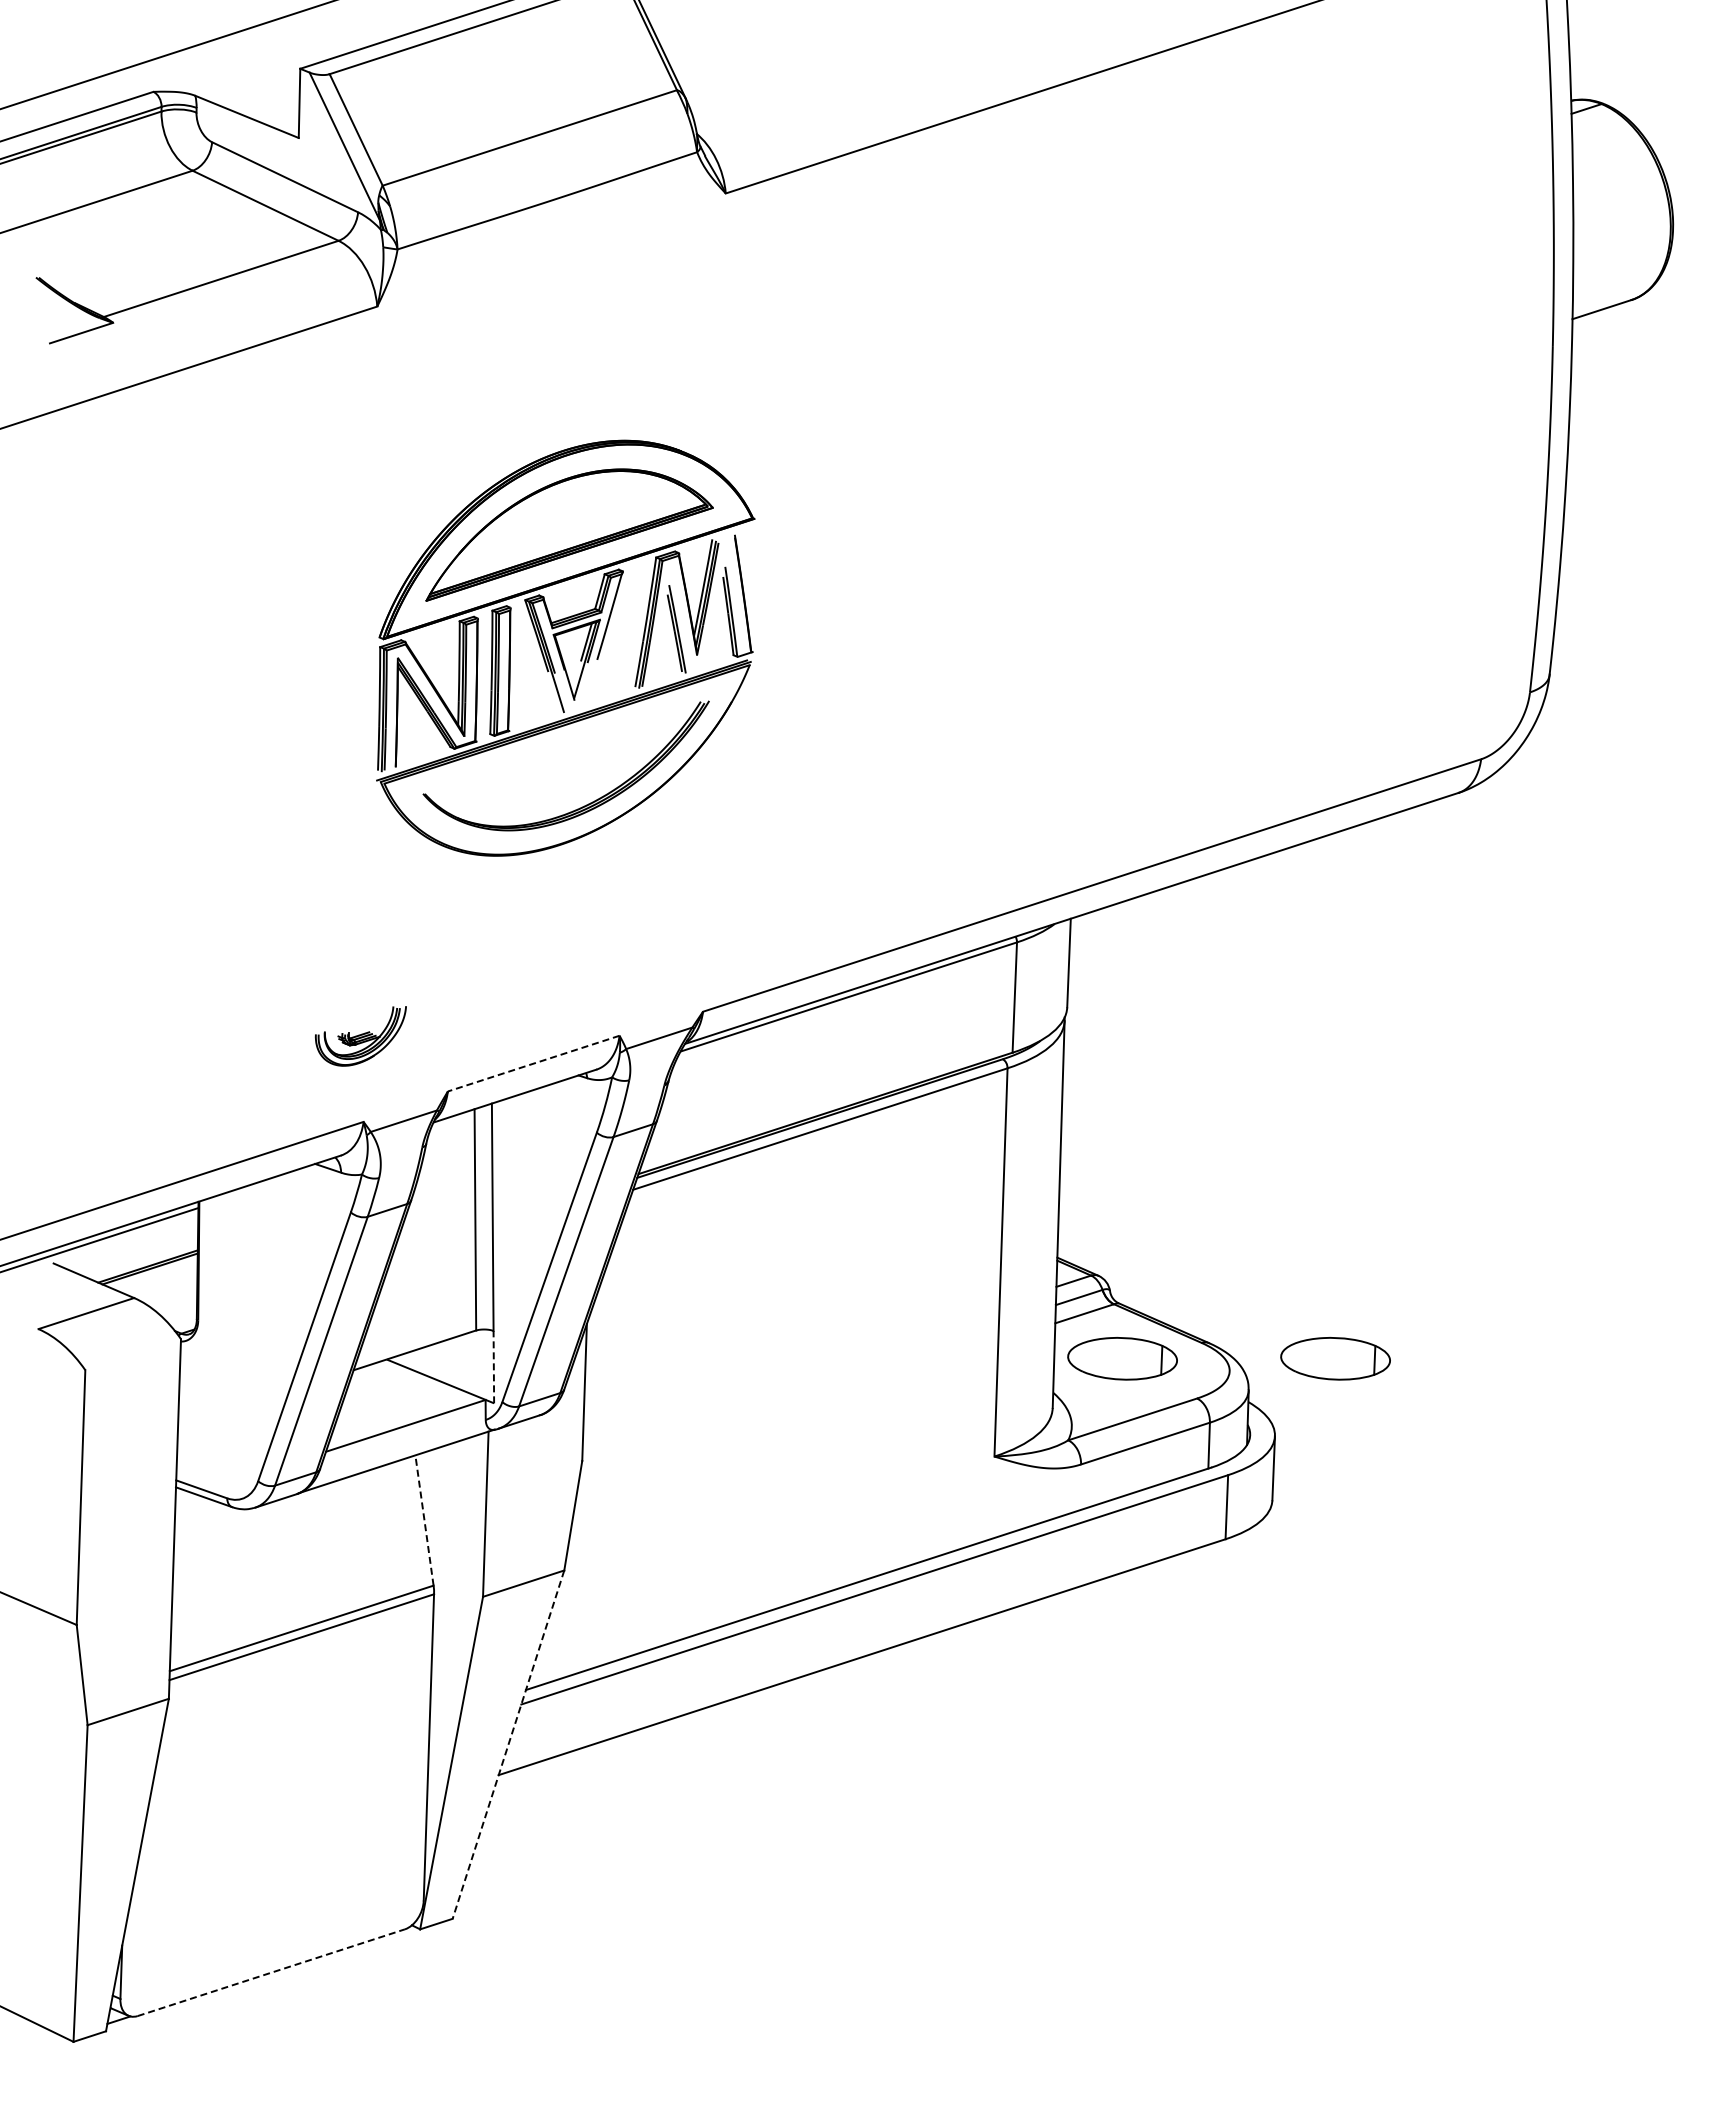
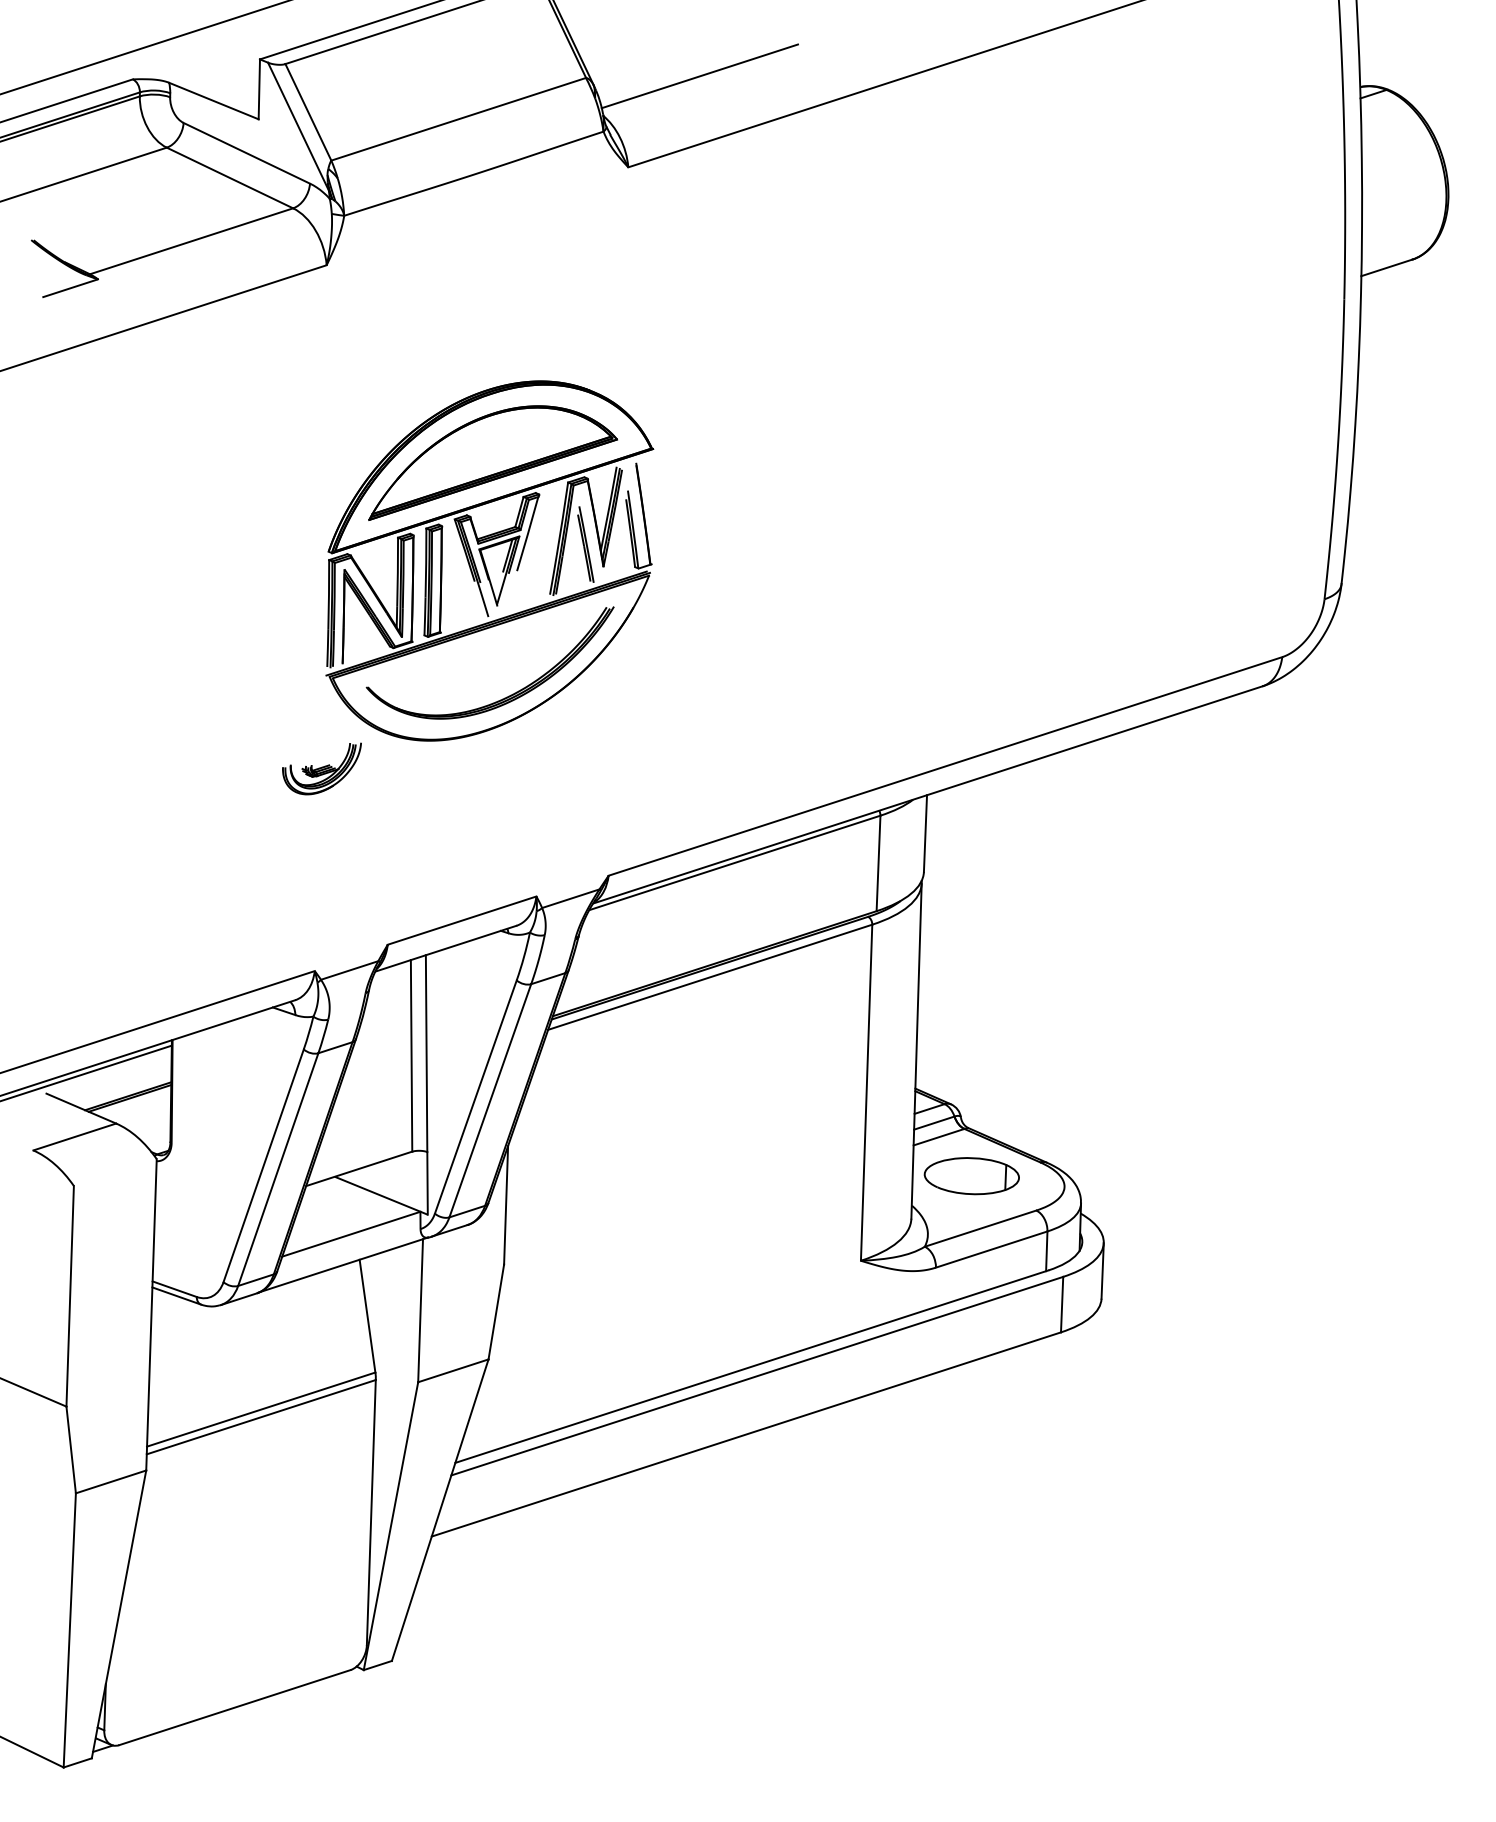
line: (807, 88) -> (699, 76), added
part: (360, 1036) -> (321, 769), moved
line: (533, 1063) -> (461, 920), dashed -> solid
part: (1335, 1358) -> (1156, 1175), removed
line: (493, 1366) -> (427, 1182), dashed -> solid
line: (424, 1520) -> (367, 1316), dashed -> solid
line: (508, 1744) -> (440, 1510), dashed -> solid
line: (271, 1972) -> (235, 1707), dashed -> solid

